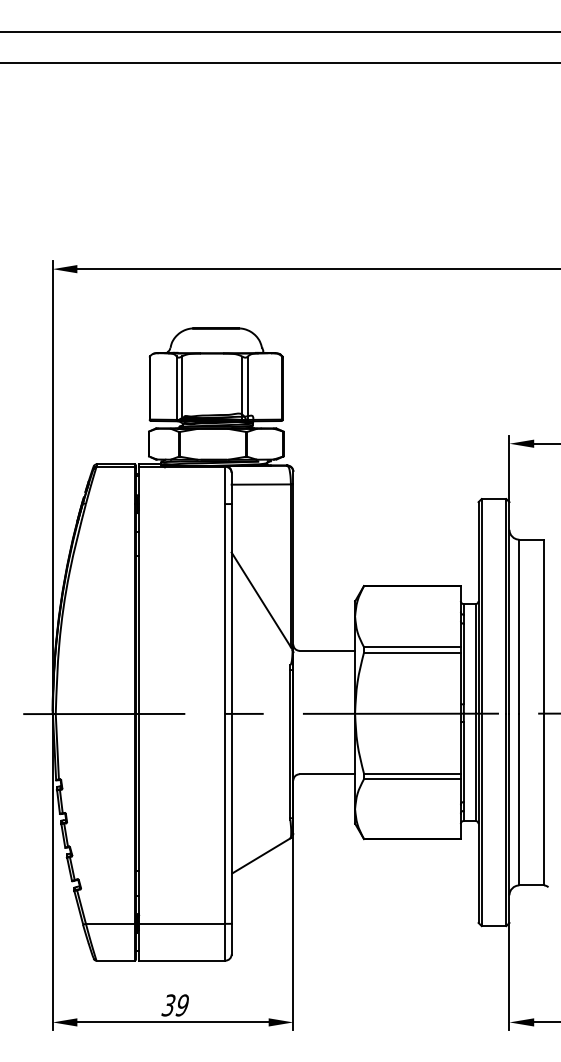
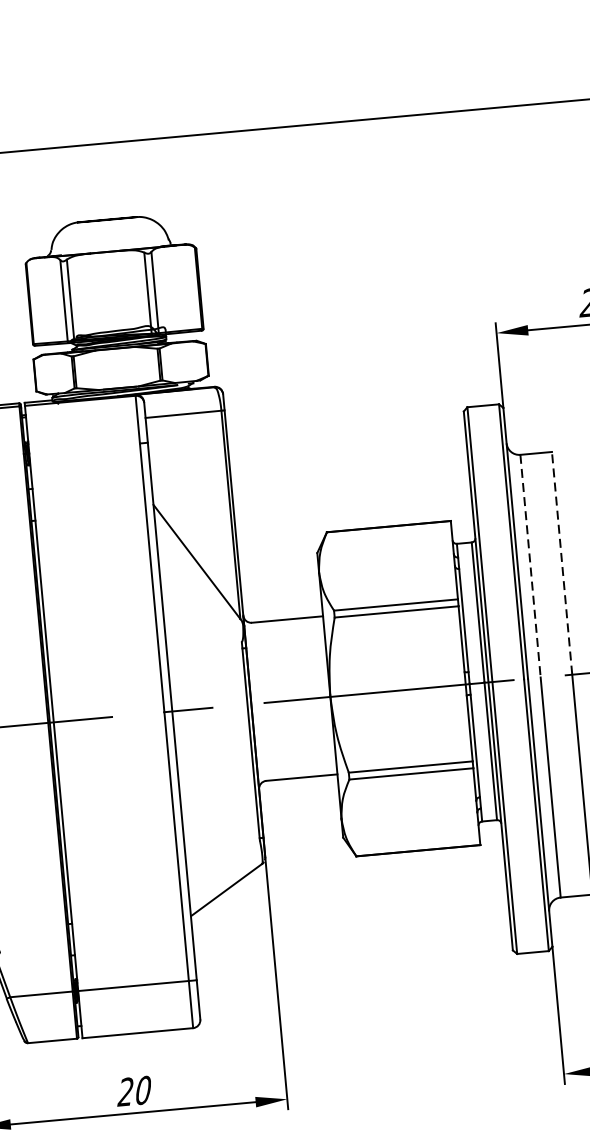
line: (519, 626) -> (530, 565), solid -> dashed
line: (544, 626) -> (562, 563), solid -> dashed
text: (174, 1005) -> (133, 1091), 39 -> 20

